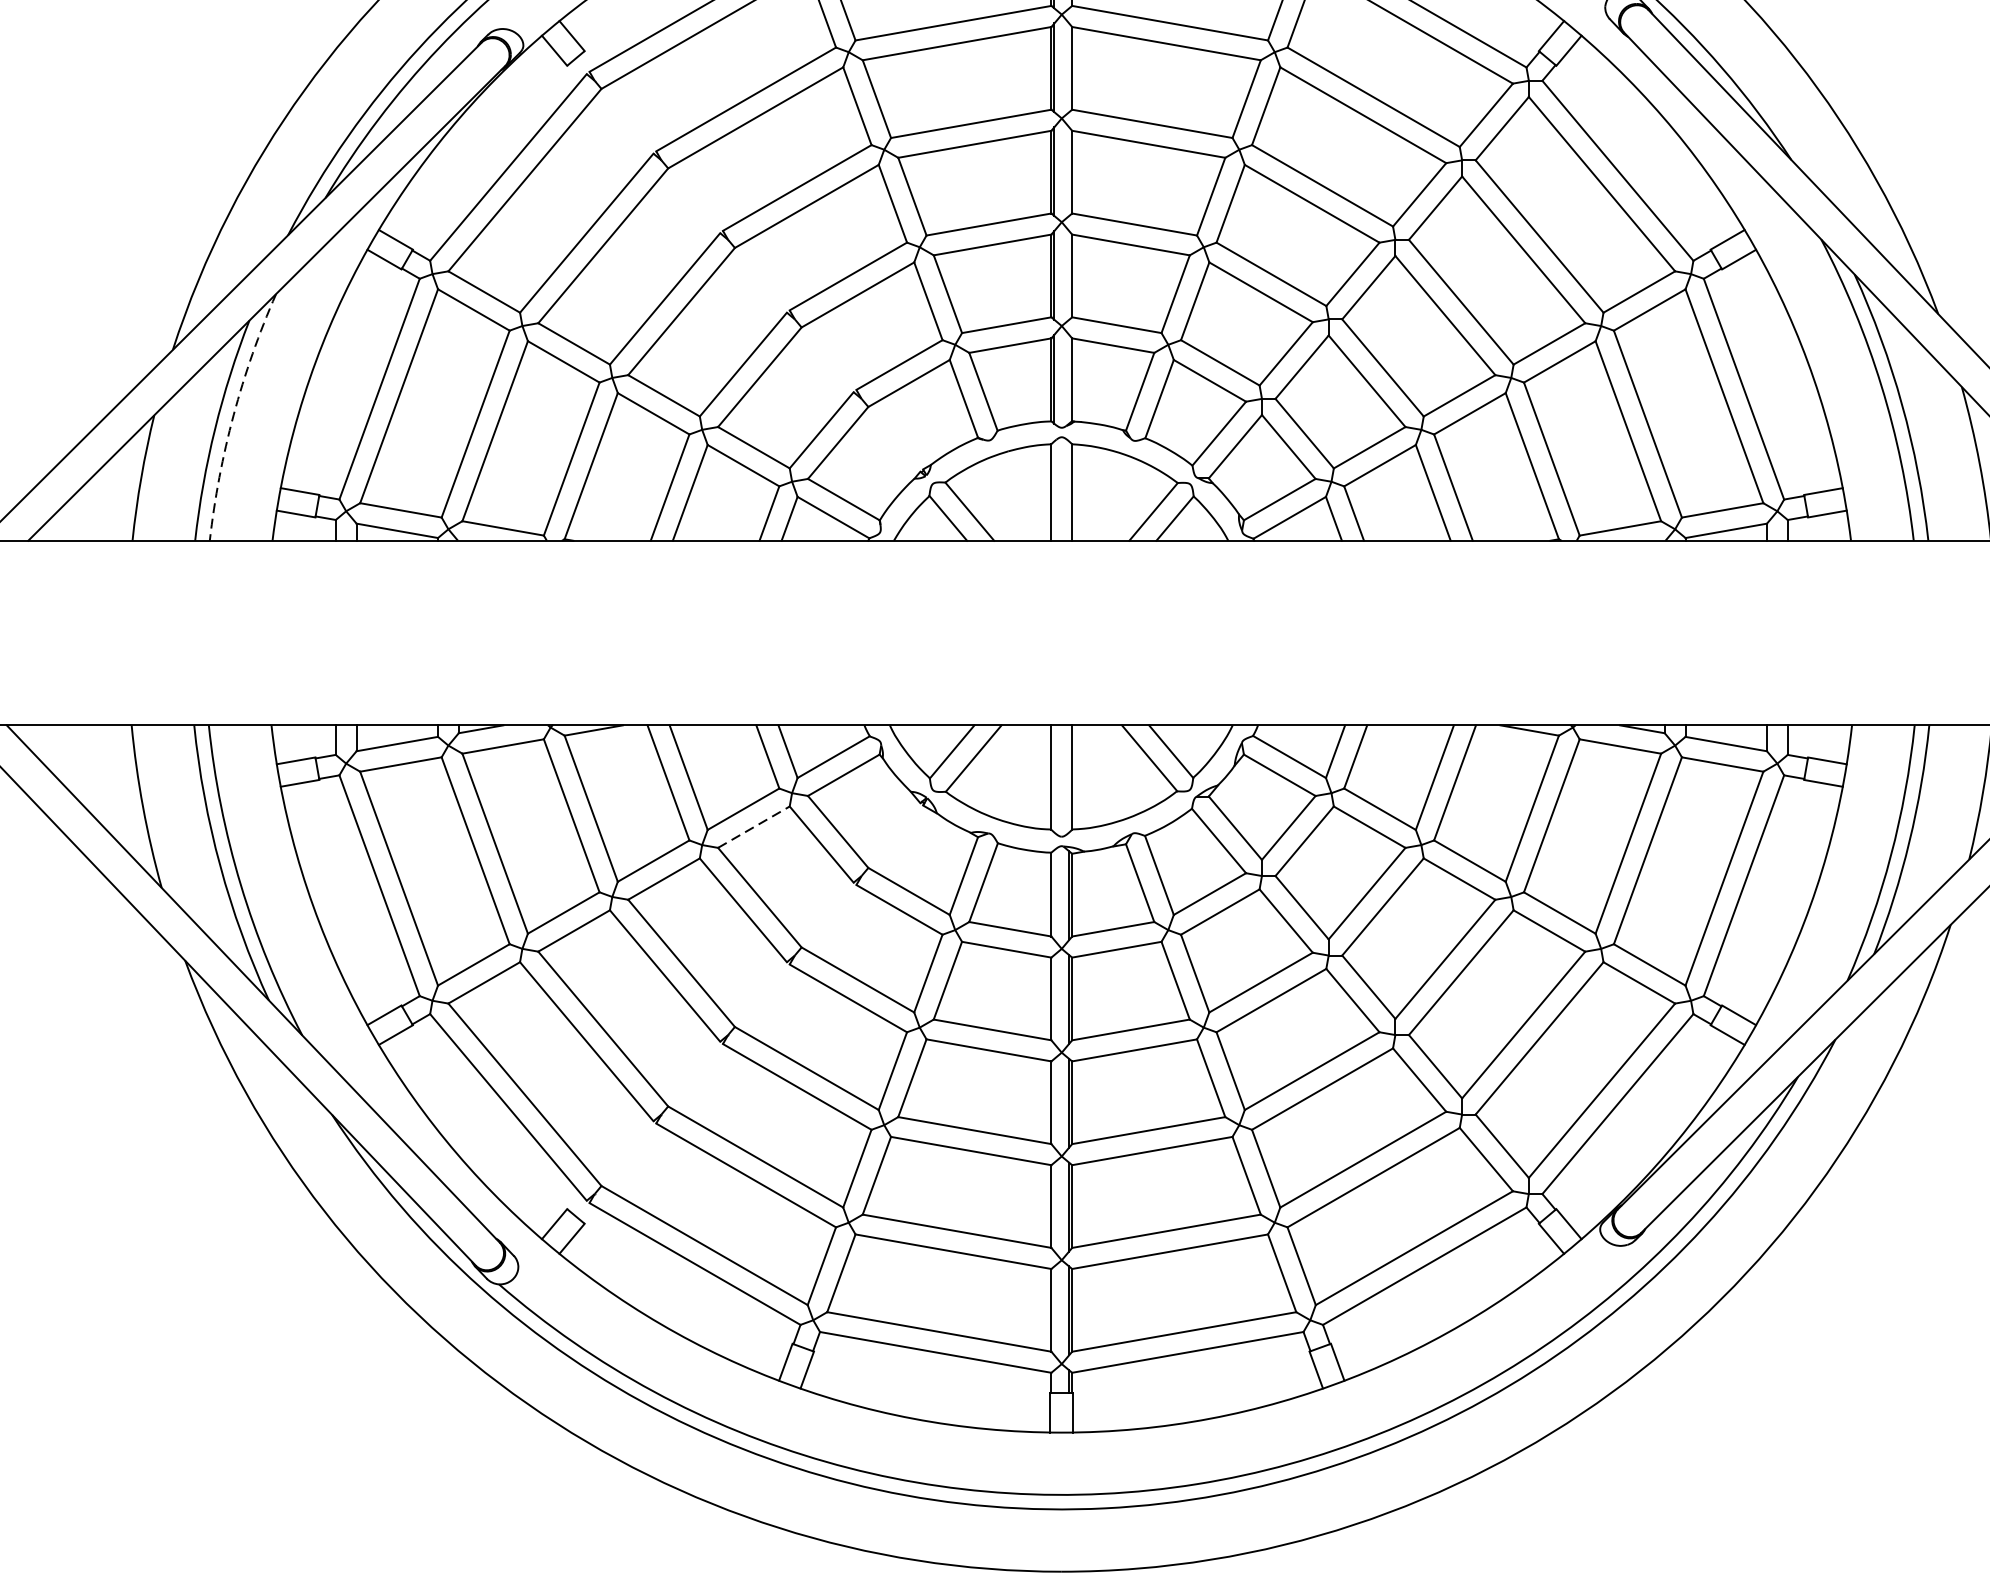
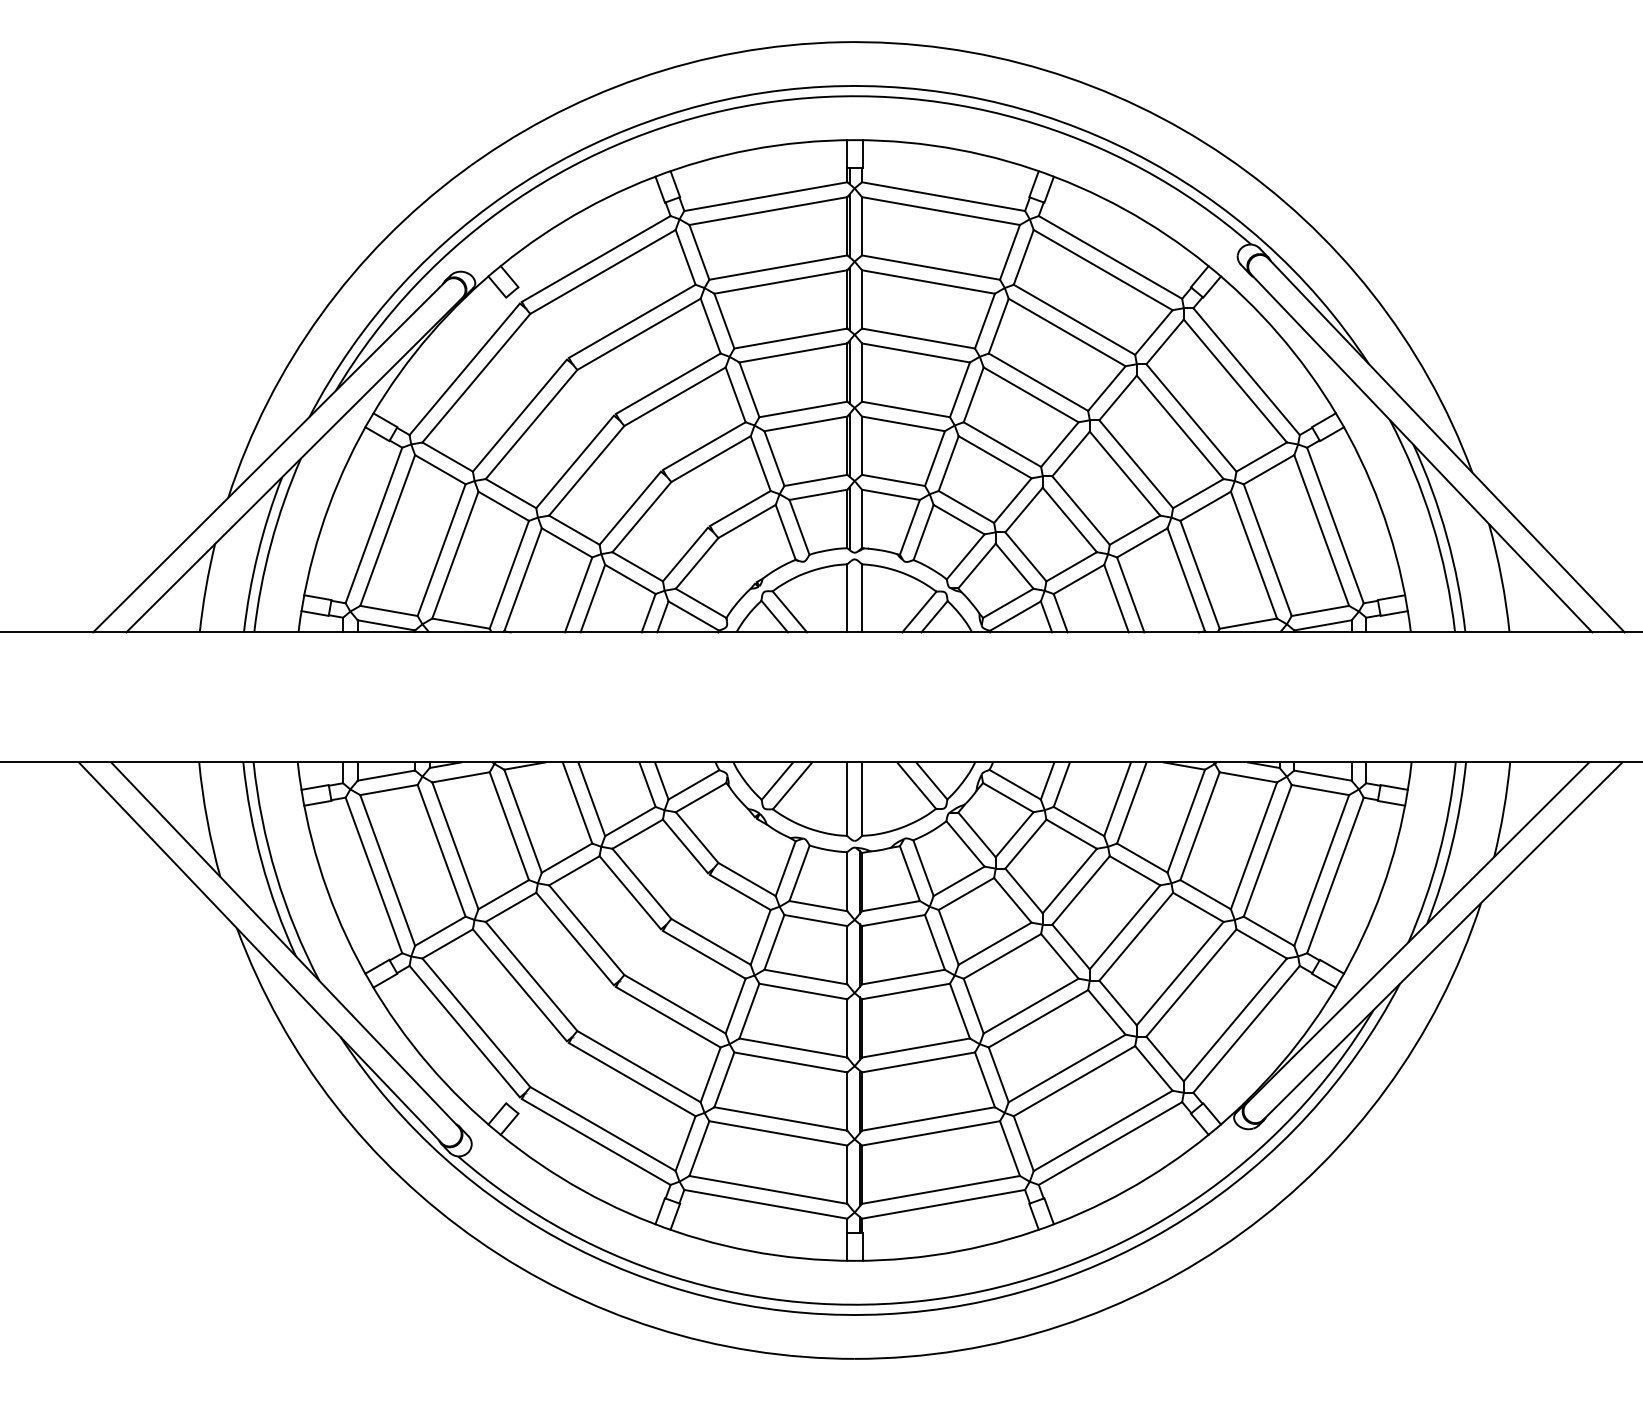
arc: (234, 414) -> (271, 543), dashed -> solid
line: (755, 826) -> (638, 833), dashed -> solid

